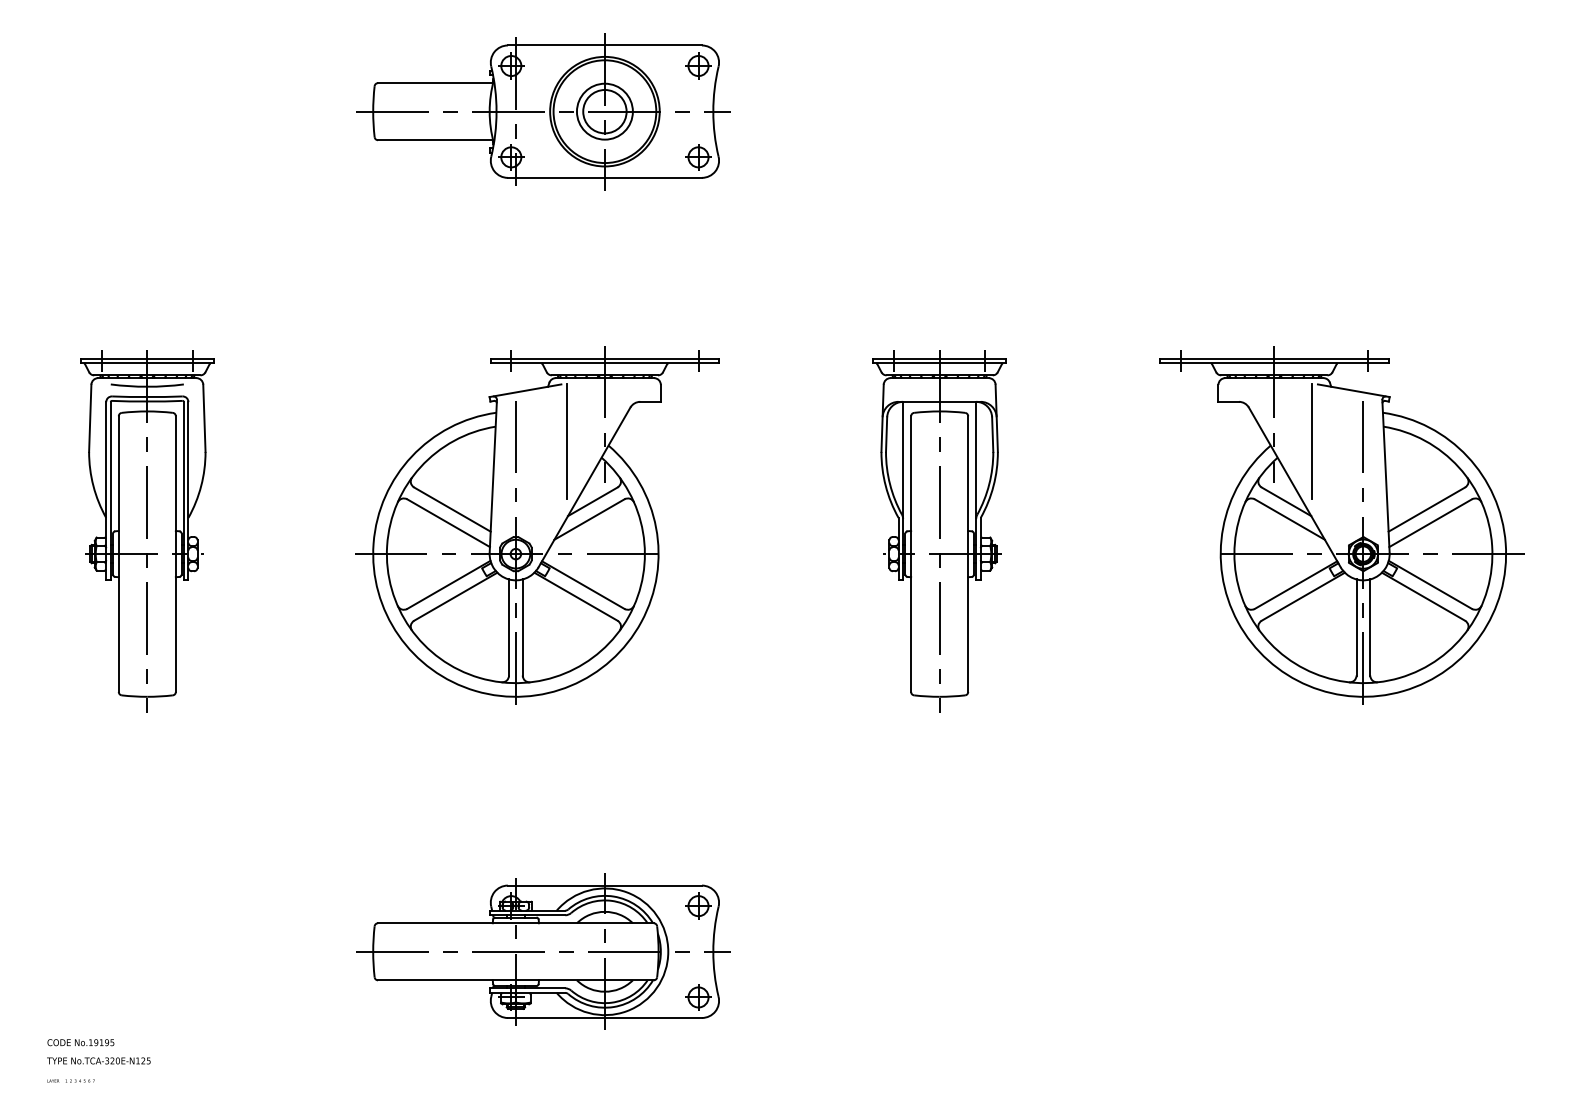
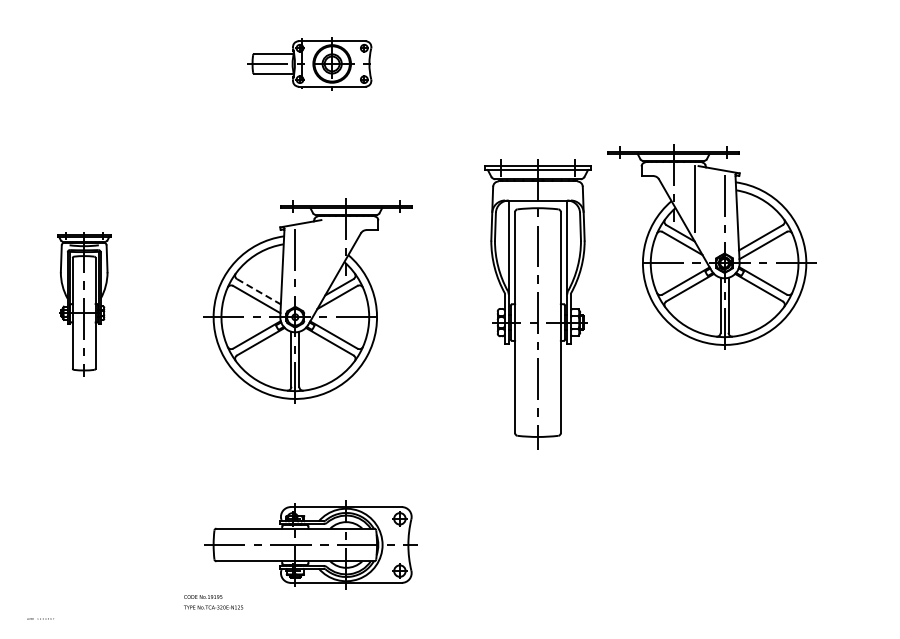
part: (542, 110) -> (310, 63), size x0.6
line: (566, 440) -> (324, 252), removed
line: (453, 510) -> (259, 292), solid -> dashed
part: (1340, 524) -> (711, 246), moved
part: (145, 530) -> (83, 303), size x0.7
part: (938, 530) -> (537, 303), size x1.4
text: (98, 1052) -> (213, 602), moved

